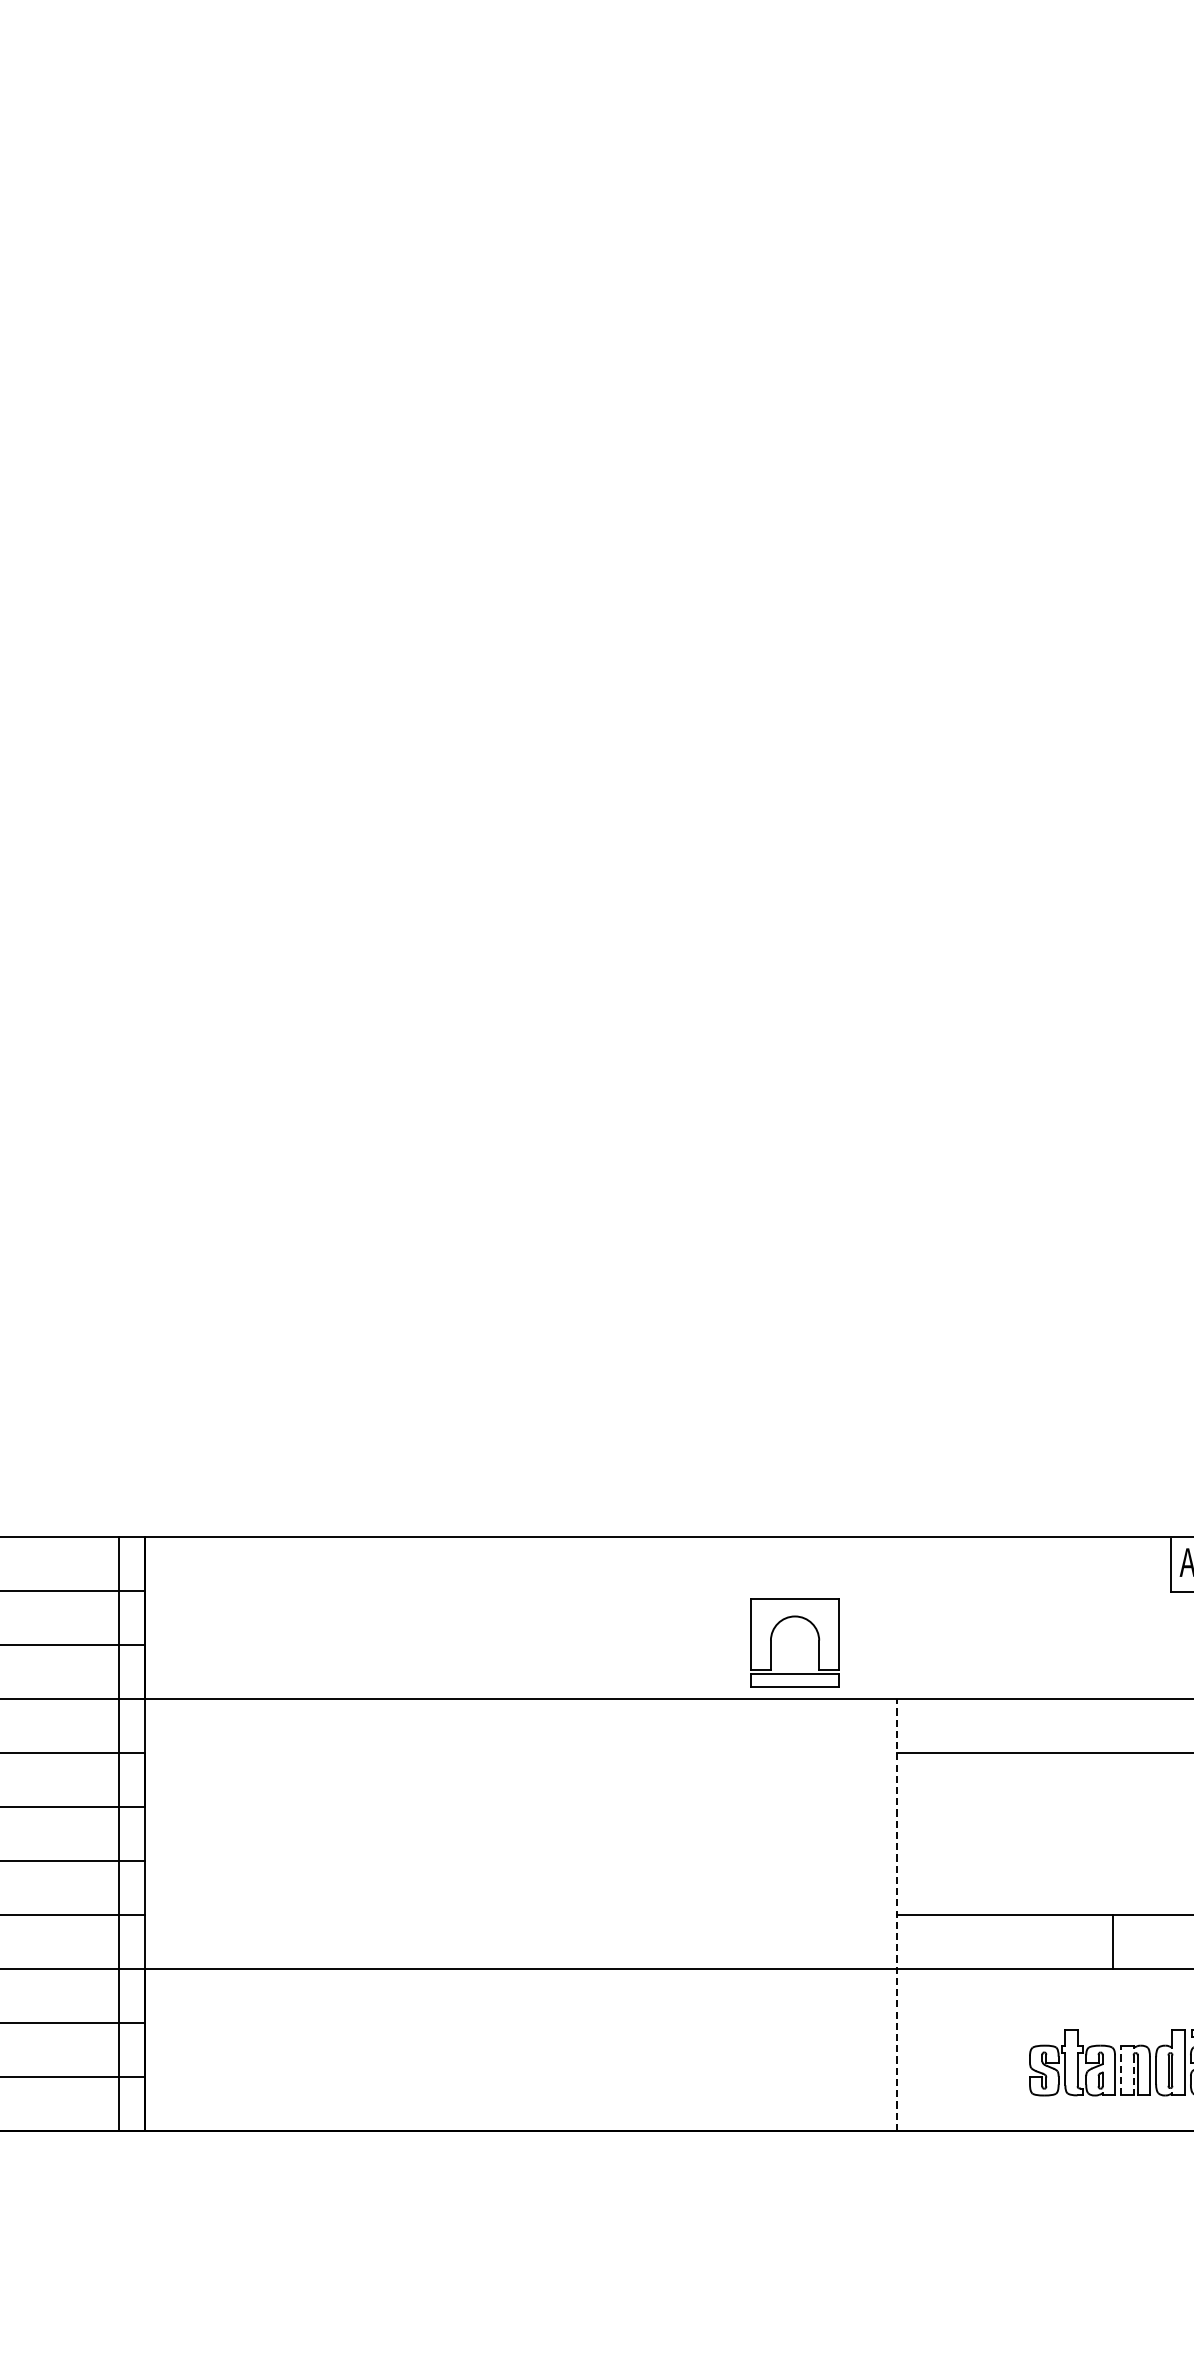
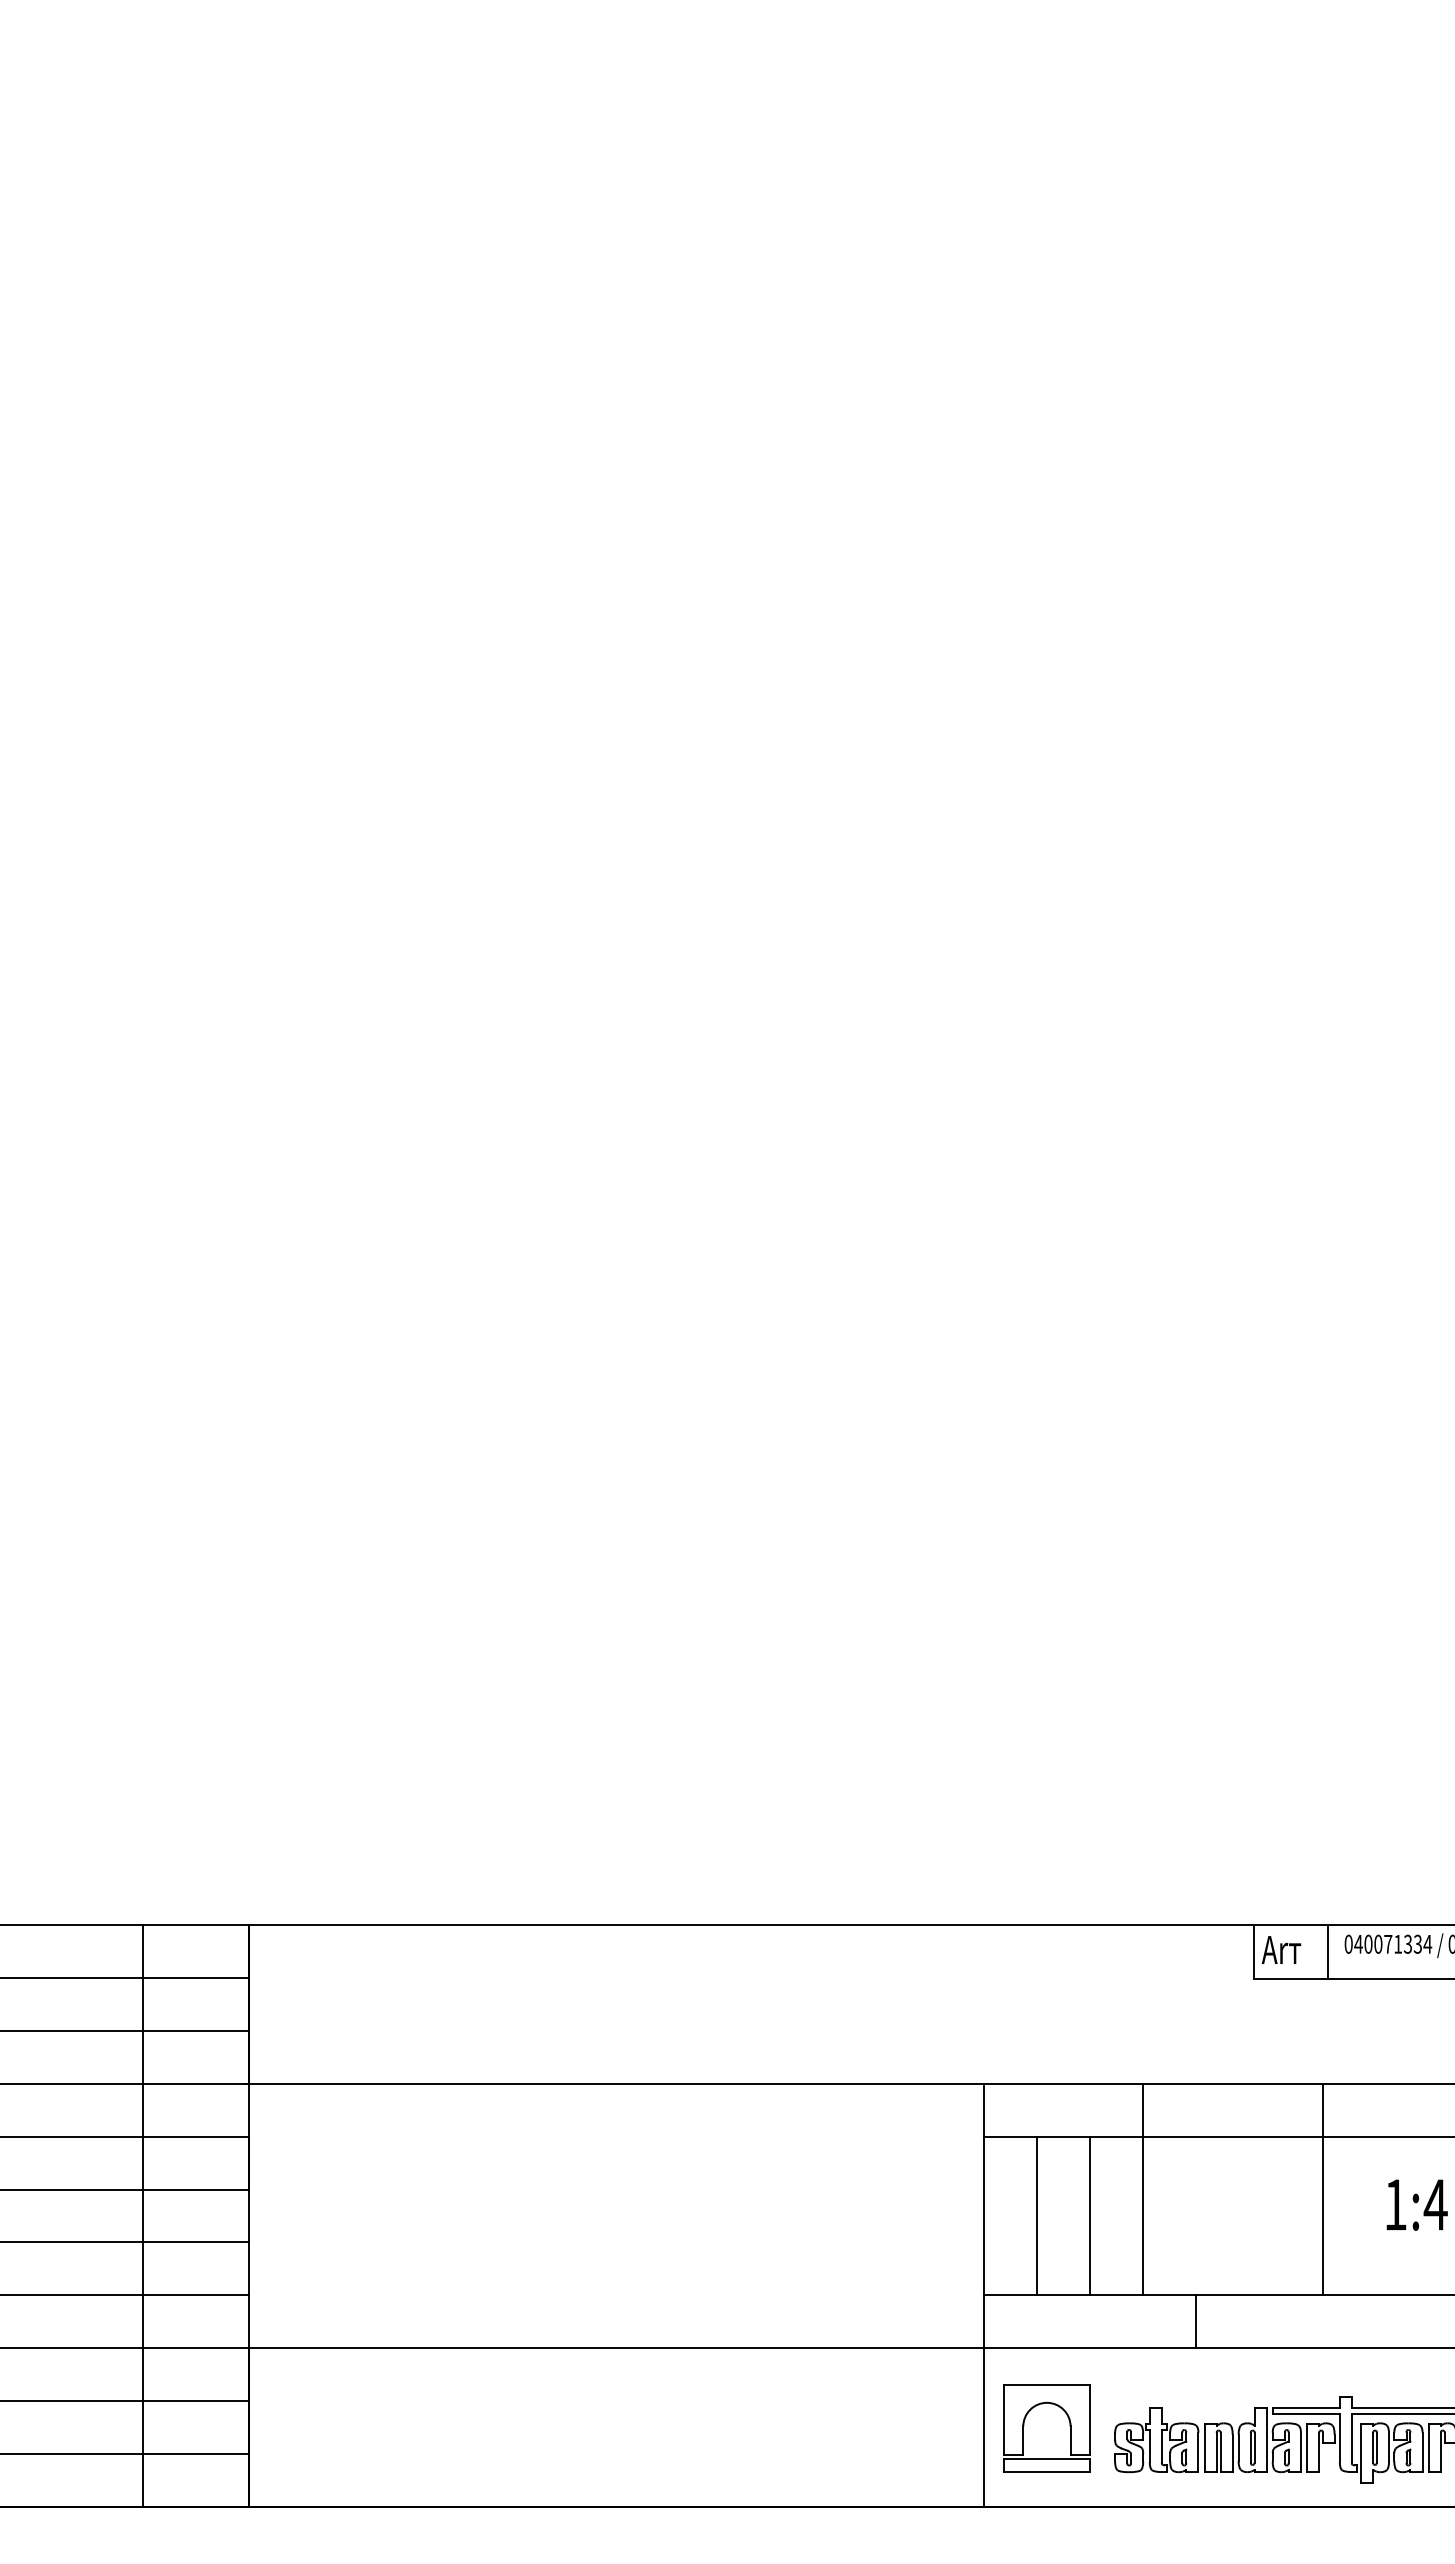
part: (772, 1640) -> (1024, 2426), moved
line: (1058, 1805) -> (1143, 2188), added
line: (118, 1833) -> (142, 2215), moved
line: (950, 1833) -> (1037, 2215), added
line: (1004, 1833) -> (1090, 2215), added
line: (896, 1915) -> (984, 2295), dashed -> solid
line: (1121, 2070) -> (1204, 2447), dashed -> solid
line: (1133, 2075) -> (1216, 2452), dashed -> solid

